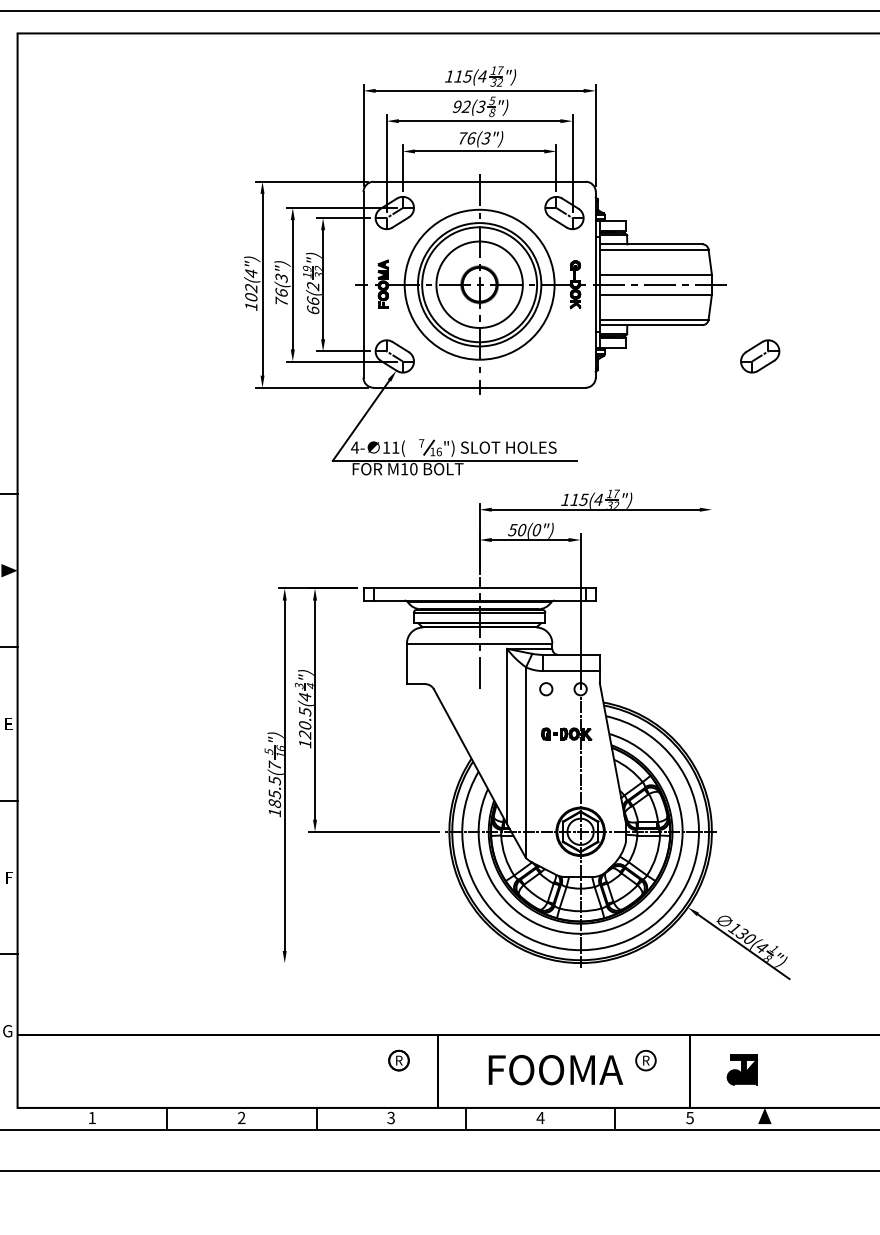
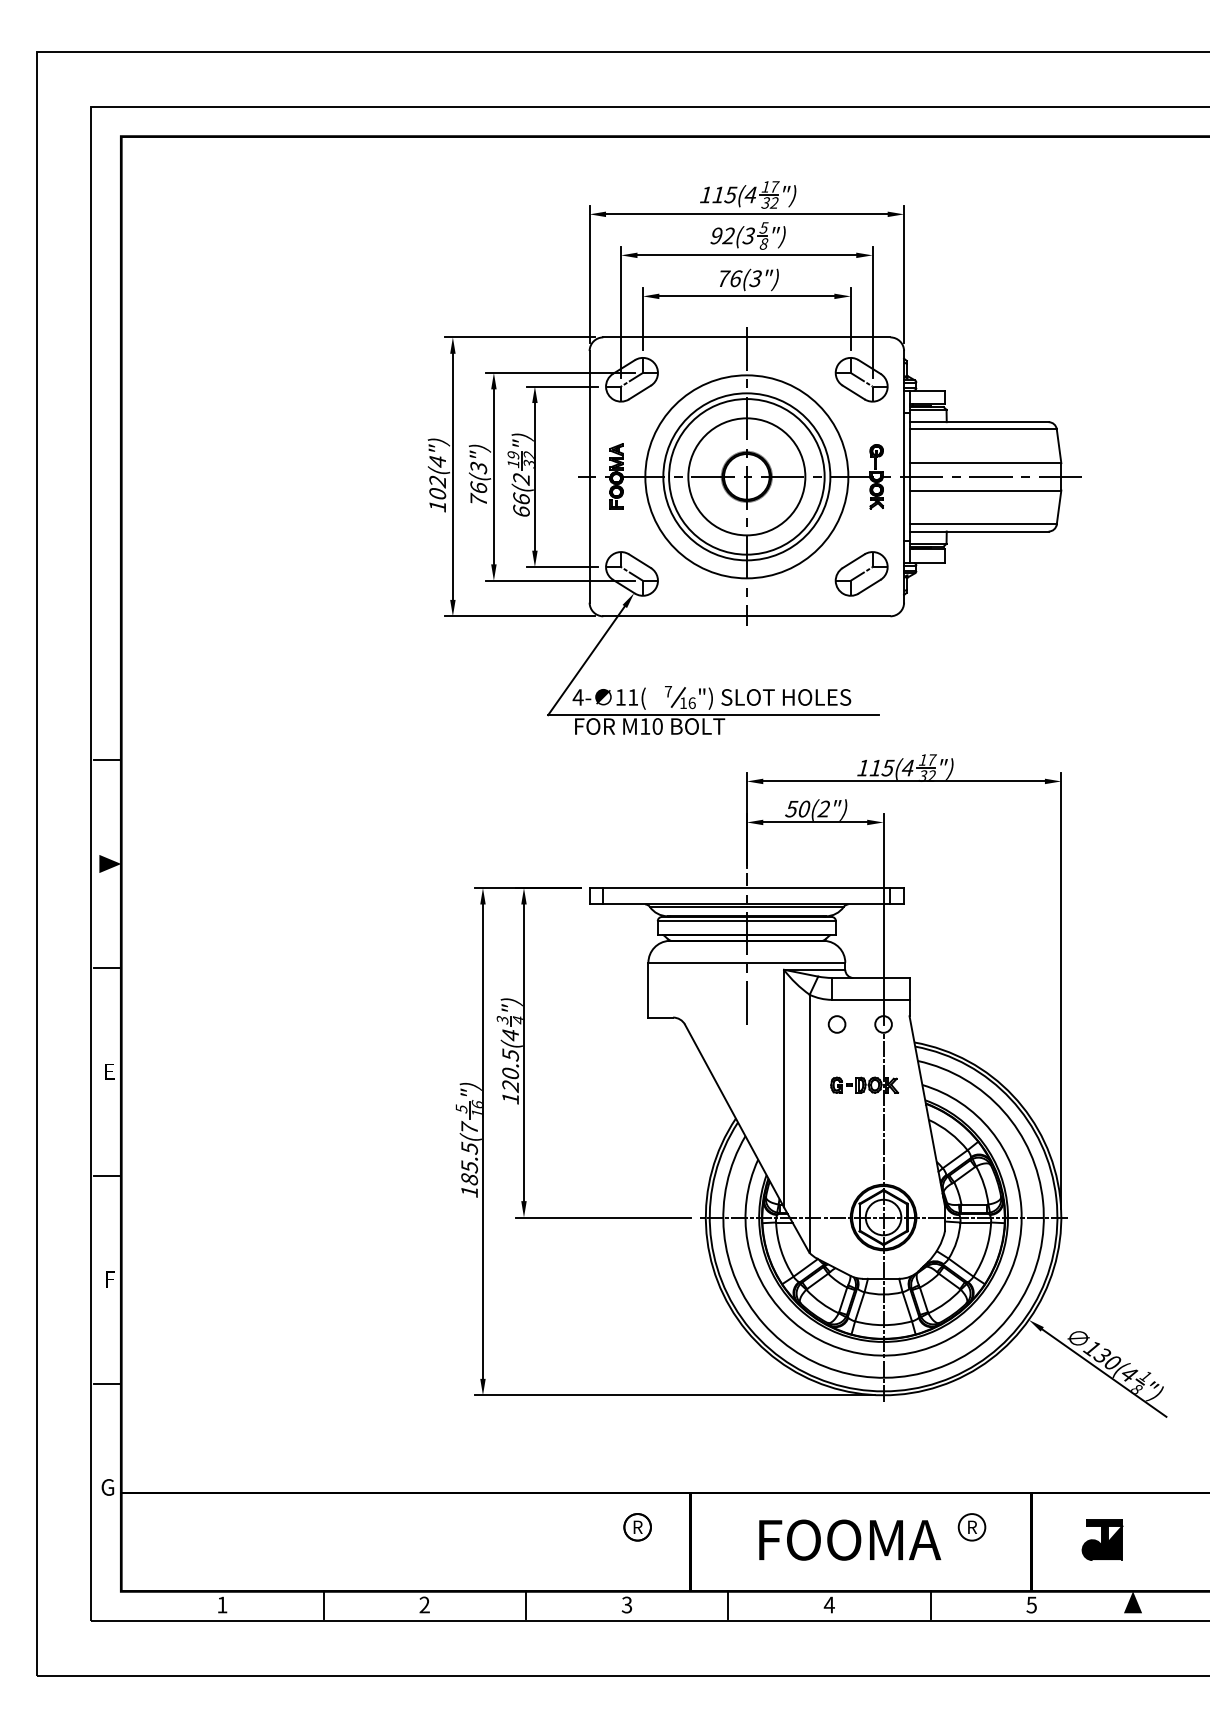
part: (760, 356) -> (861, 573), moved
text: (536, 529) -> (823, 808), 50(0") -> 50(2")
line: (712, 664) -> (1061, 991), added
line: (426, 963) -> (674, 1395), added

